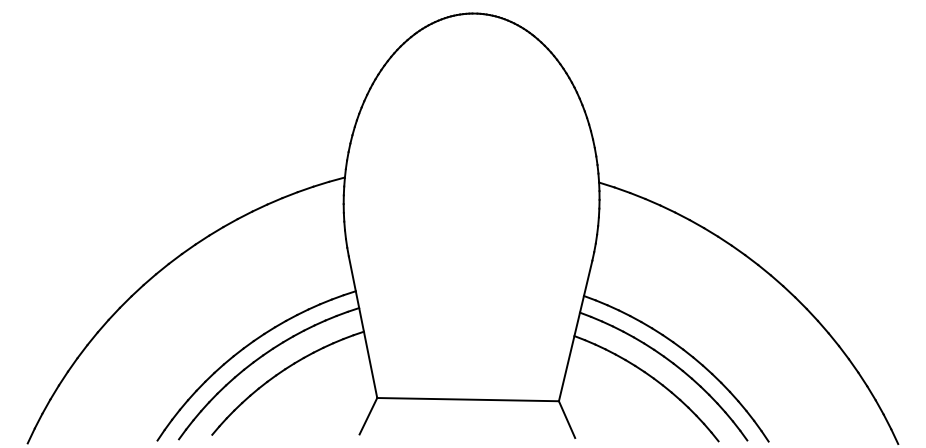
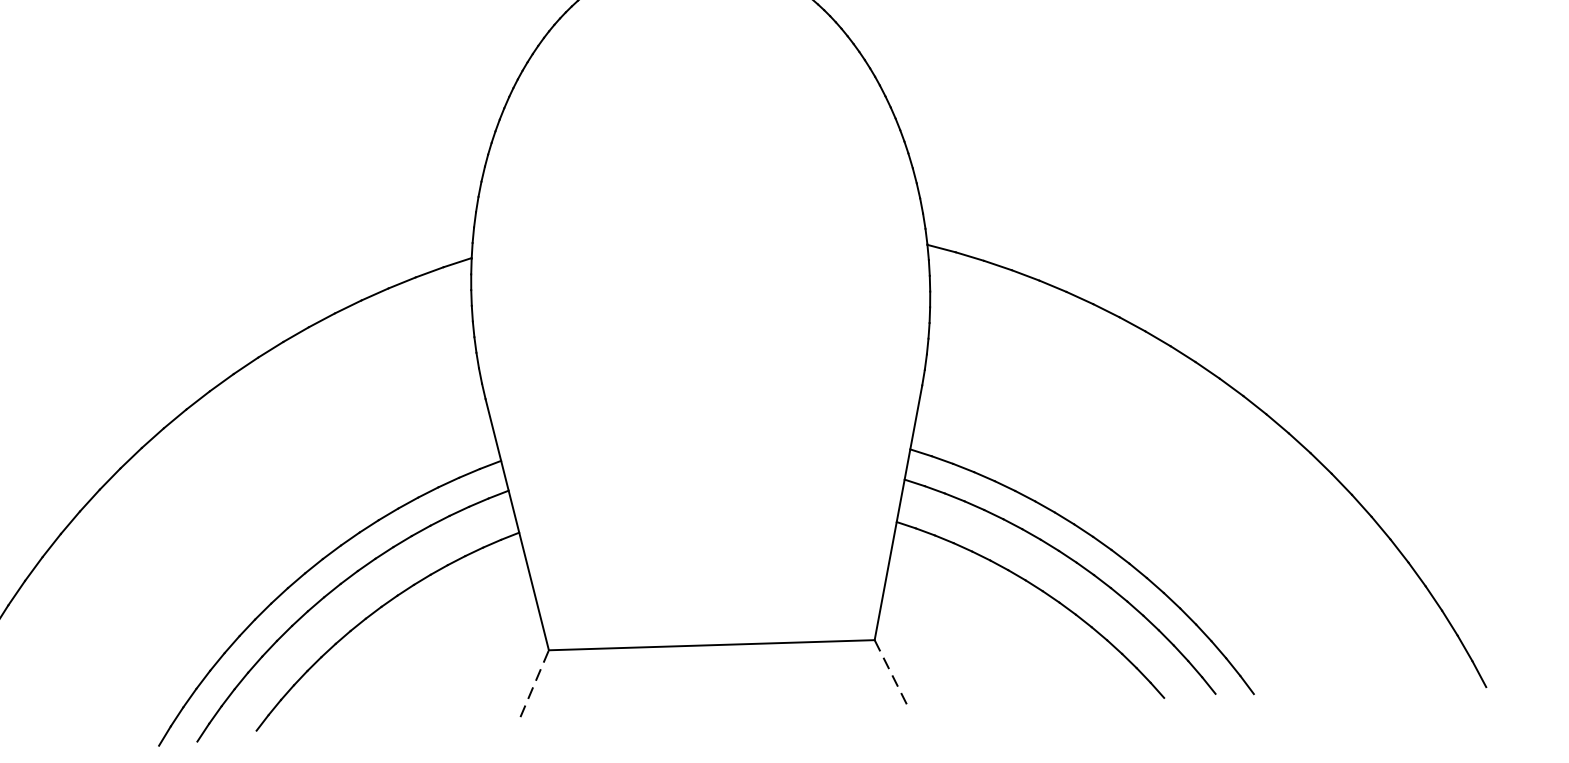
line: (368, 415) -> (534, 682), solid -> dashed
line: (567, 420) -> (891, 673), solid -> dashed

